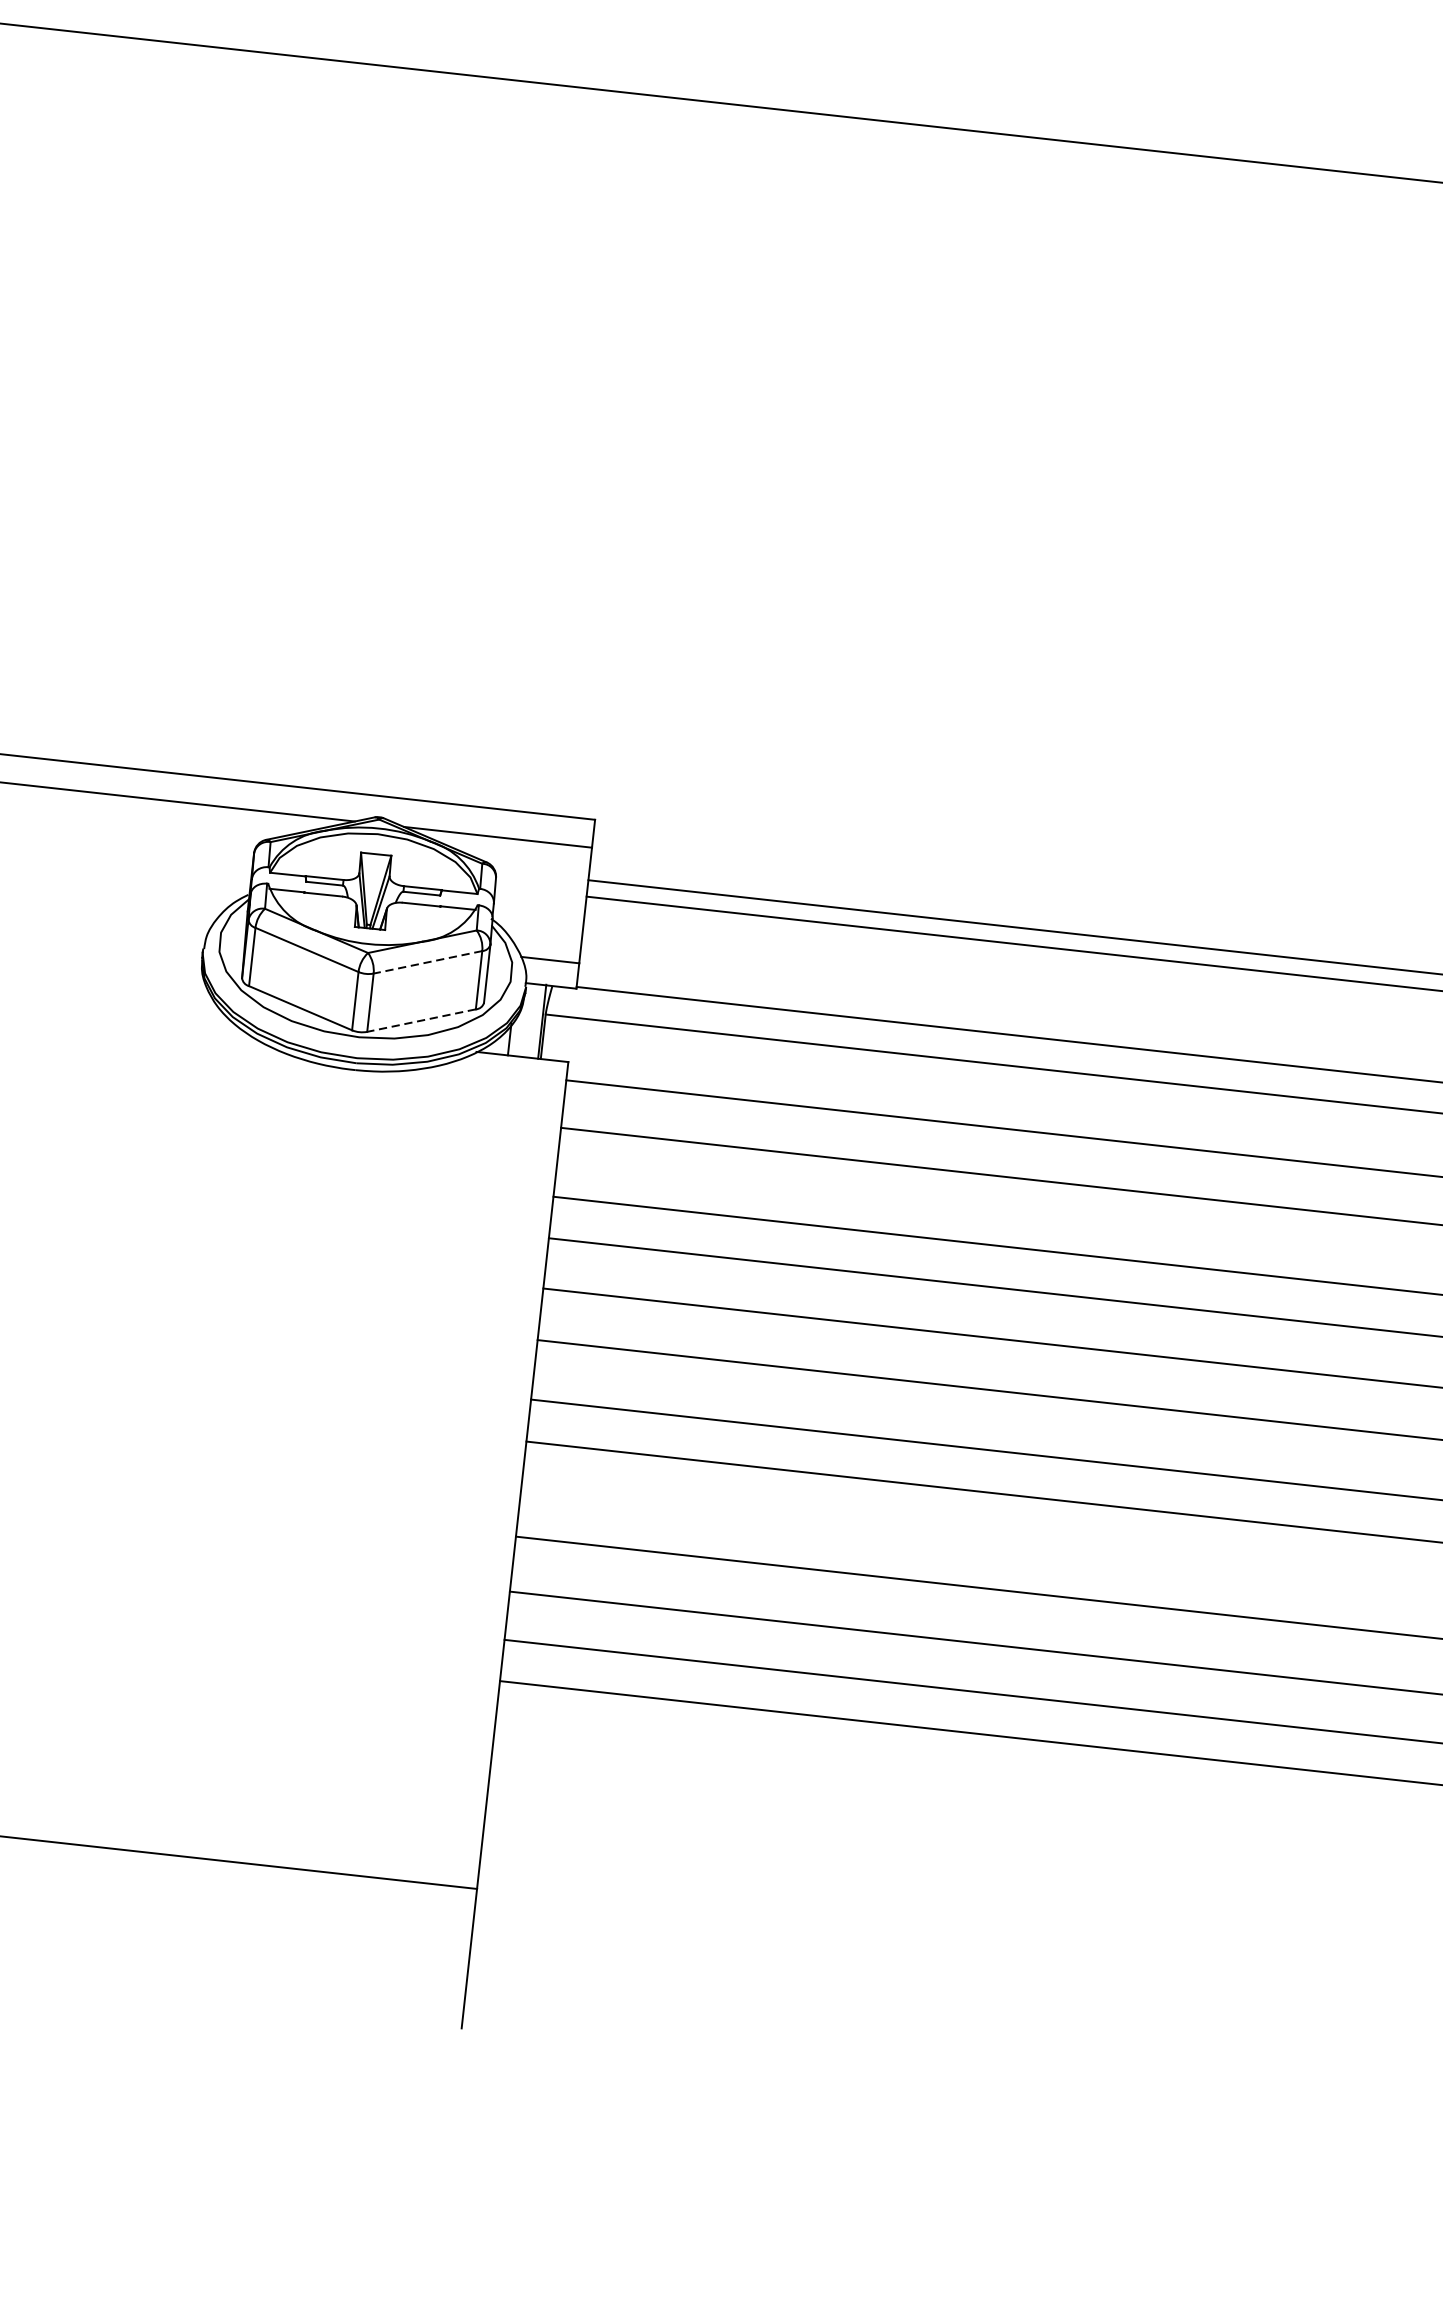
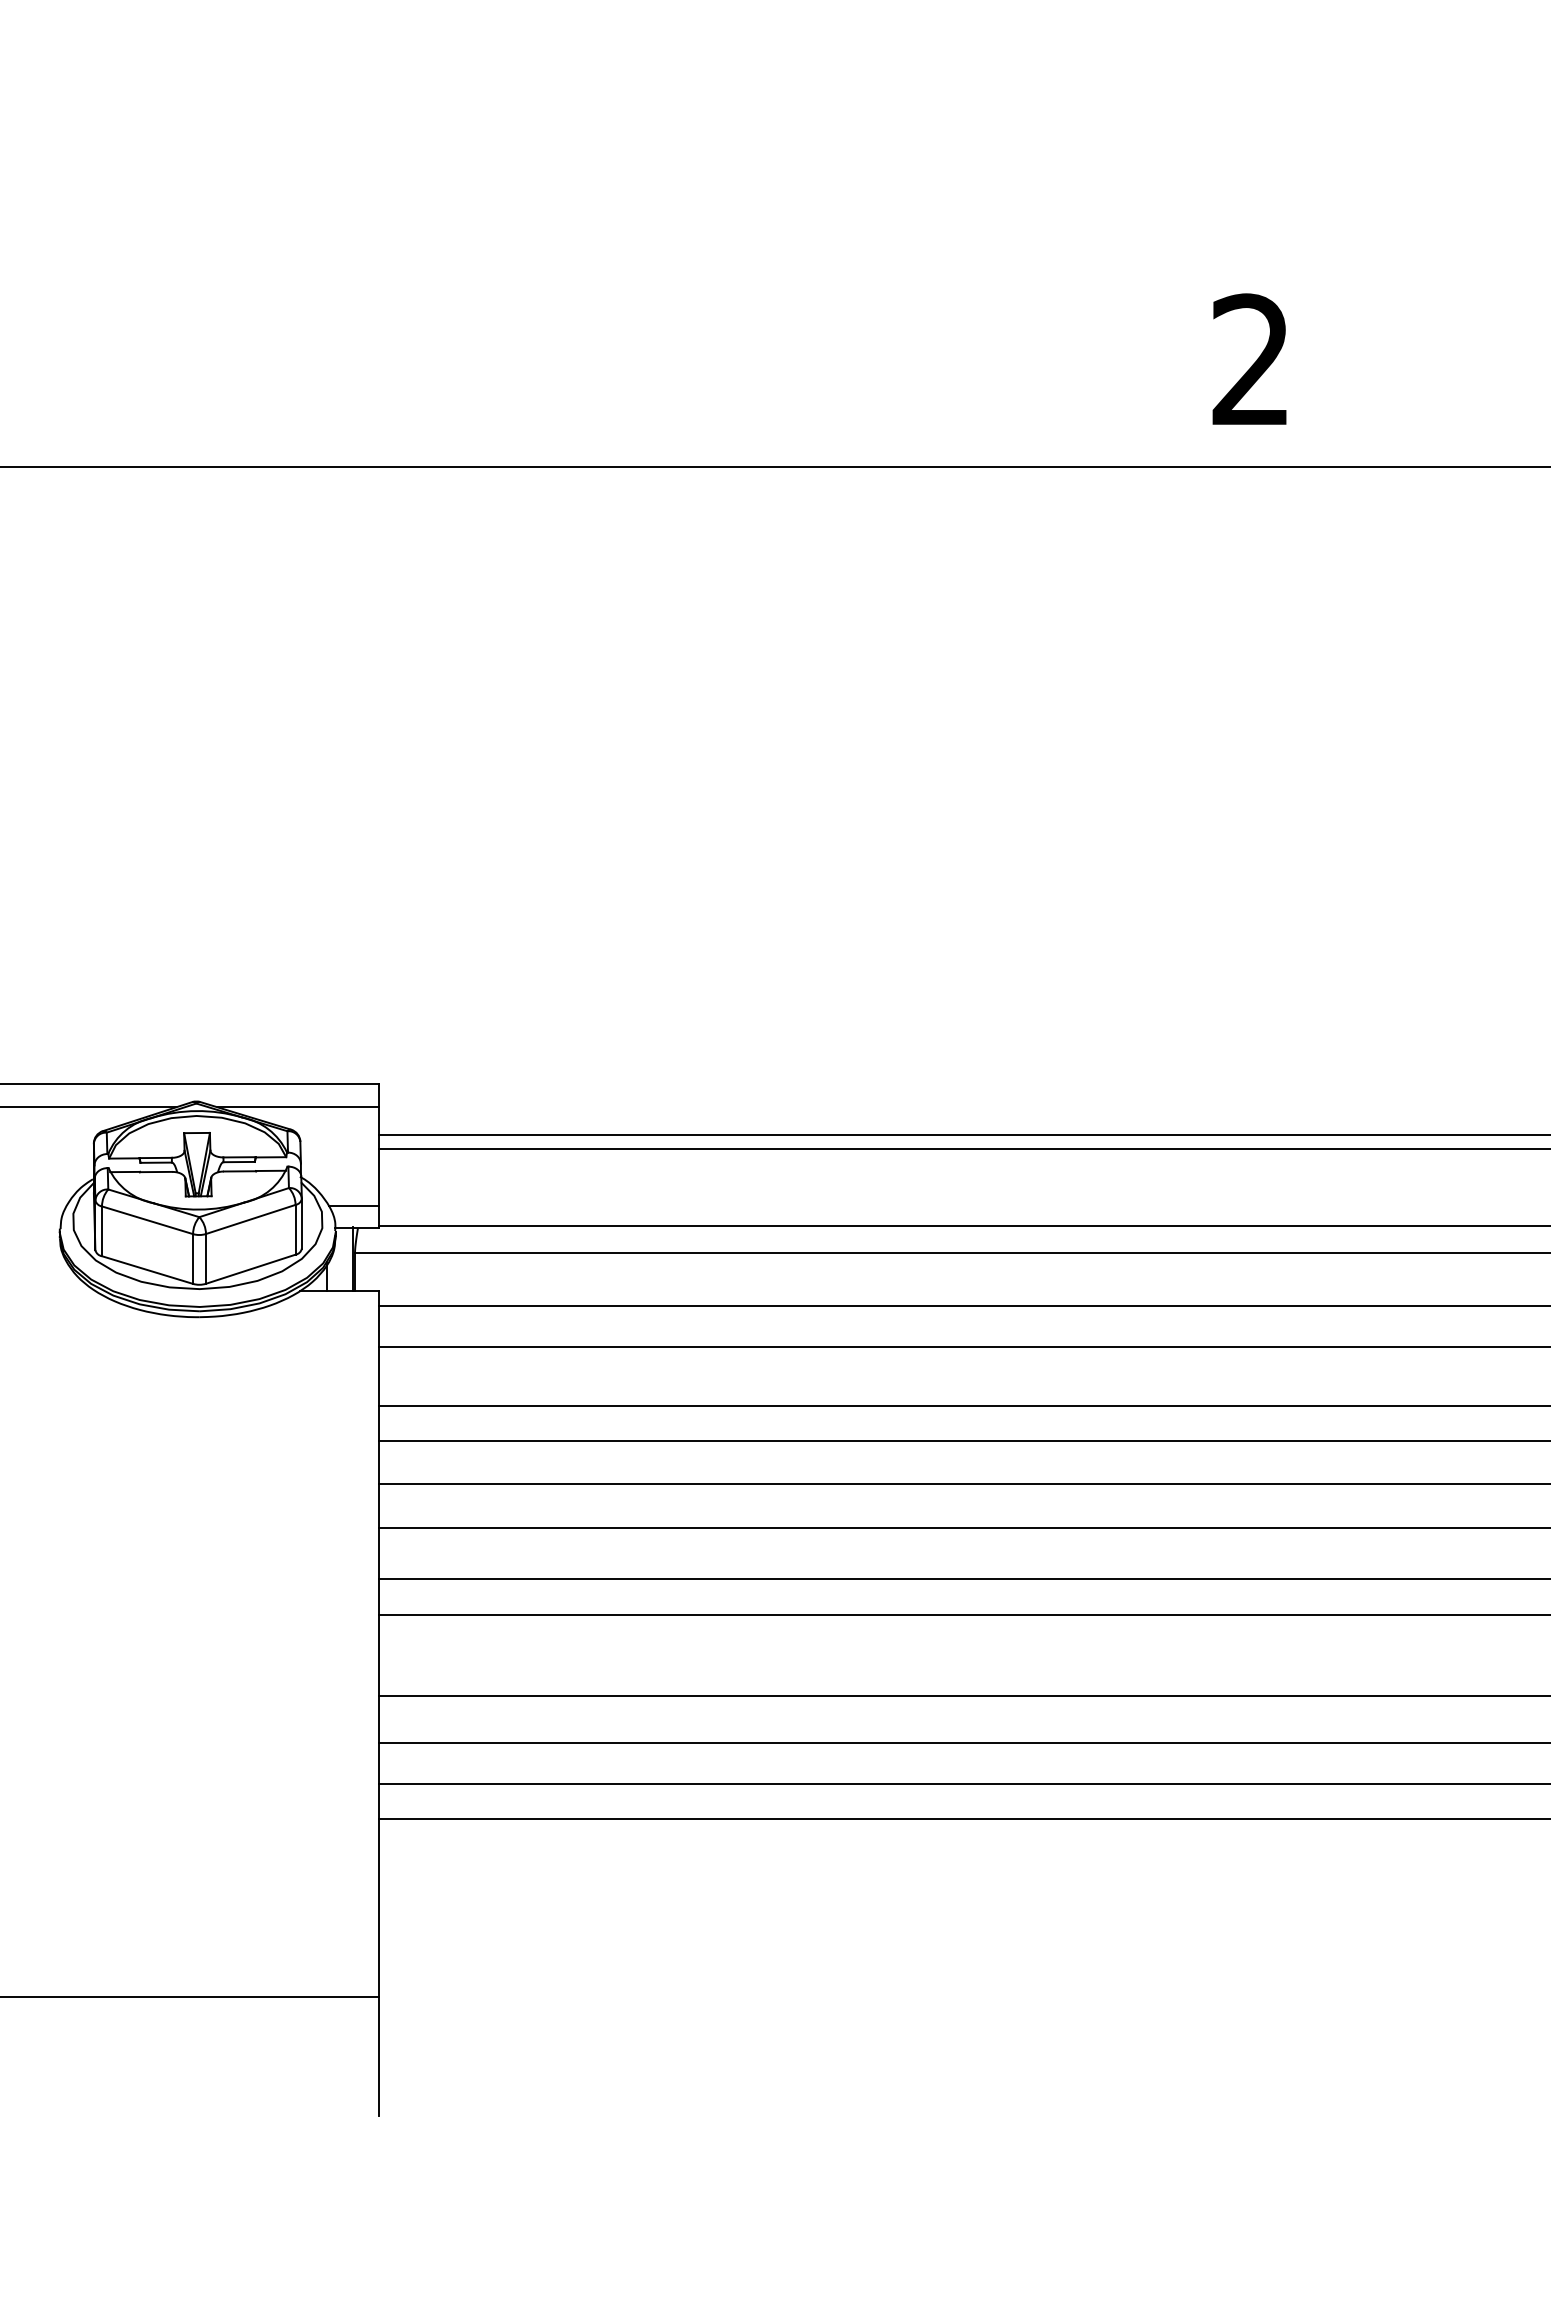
line: (427, 962) -> (250, 1219), dashed -> solid
line: (421, 1020) -> (250, 1269), dashed -> solid

